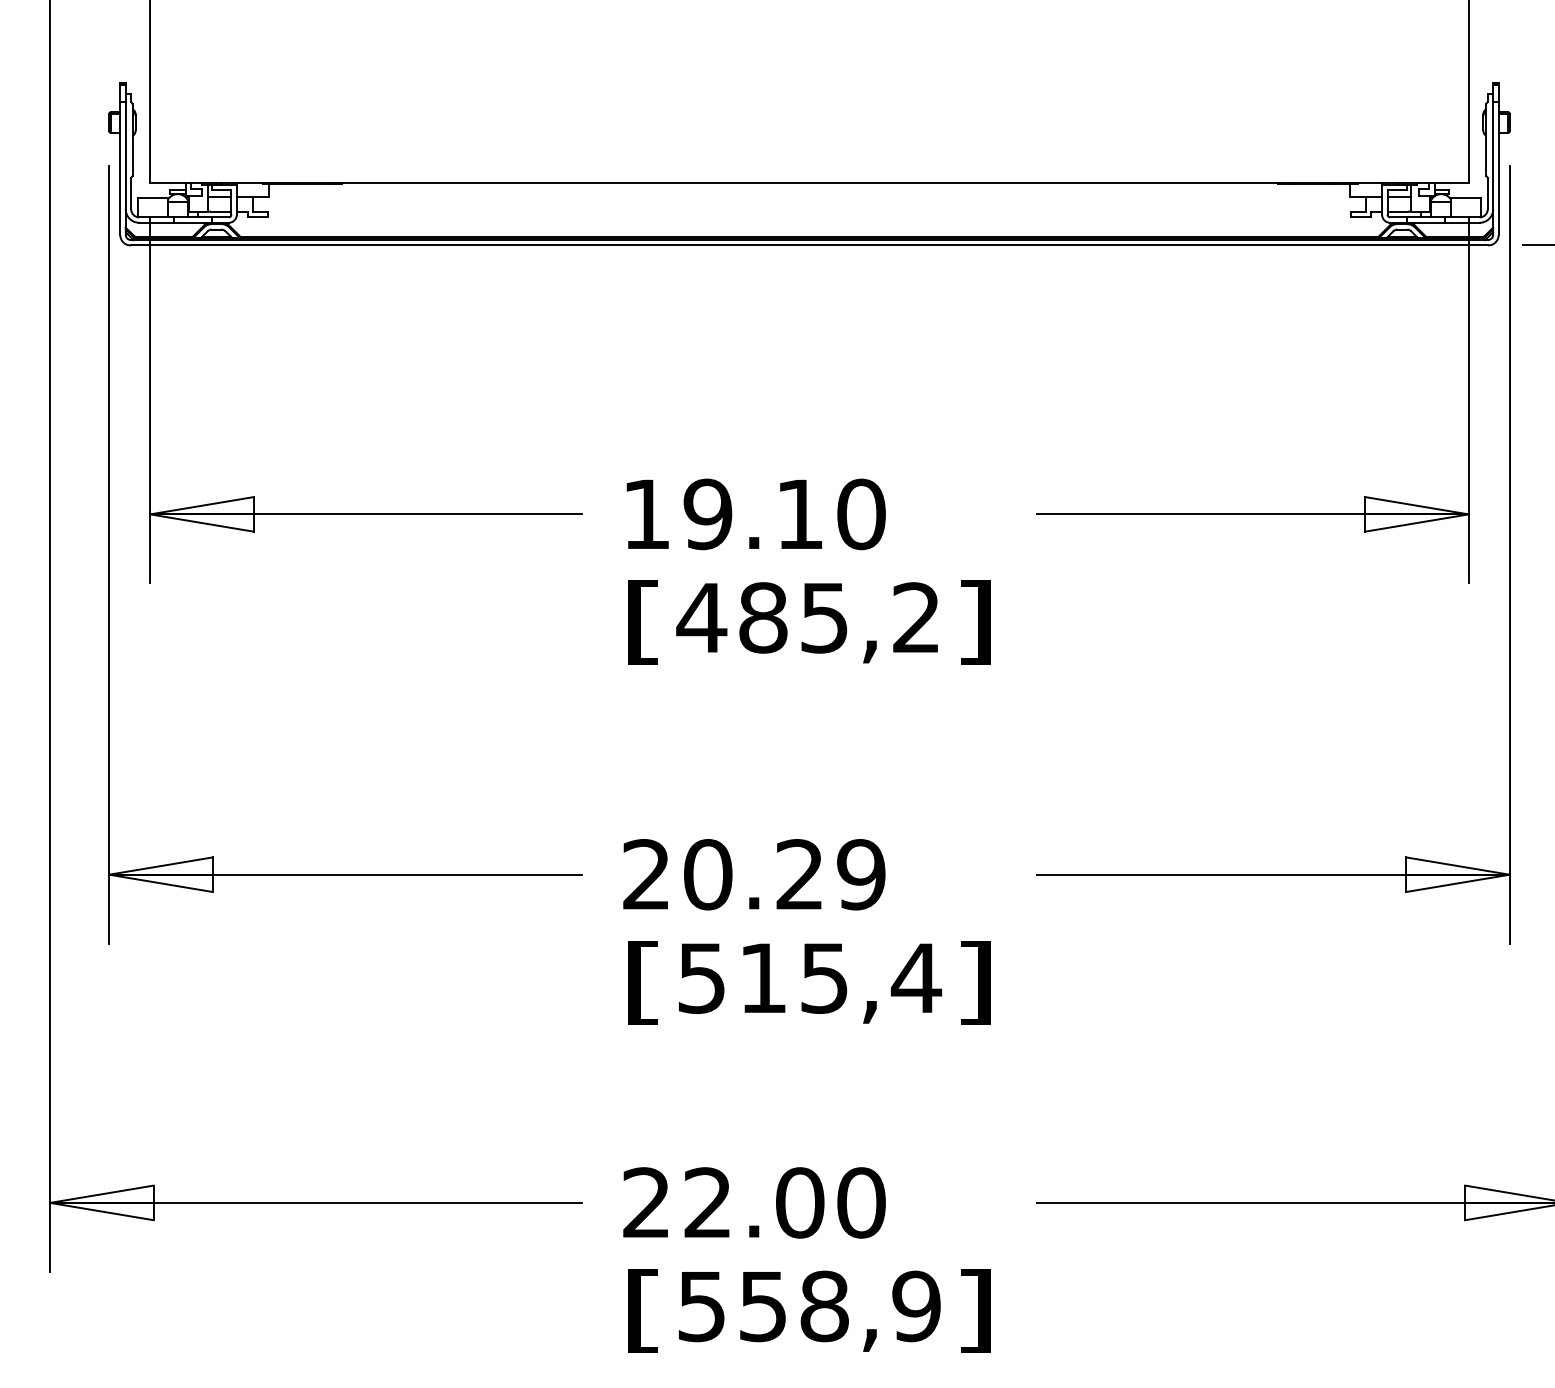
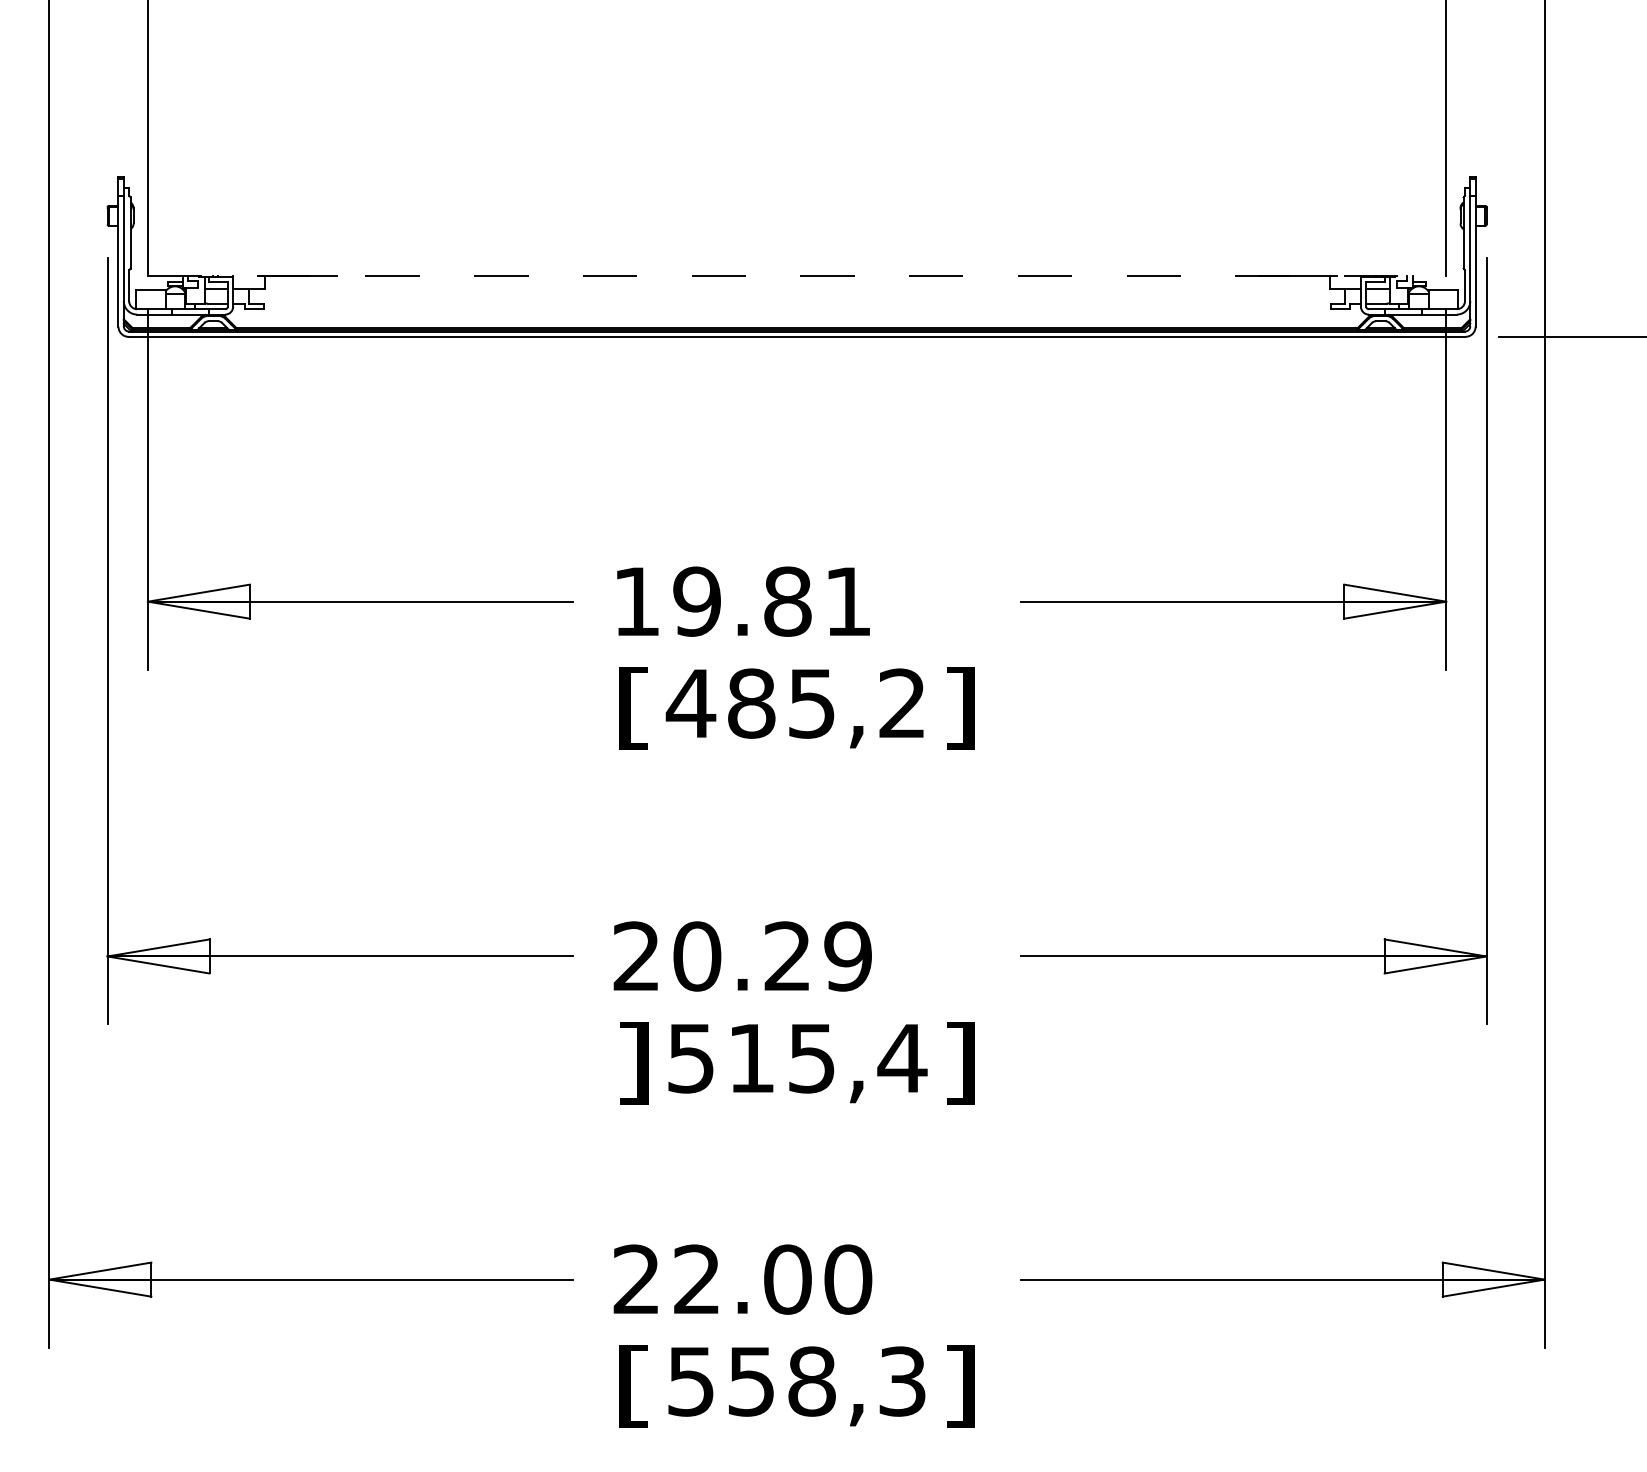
line: (809, 183) -> (797, 275), solid -> dashed
text: (831, 514) -> (818, 601), 19.10 -> 19.81
text: (643, 983) -> (633, 1063), [ -> ]
text: (916, 1306) -> (902, 1381), 558,9 -> 558,3

